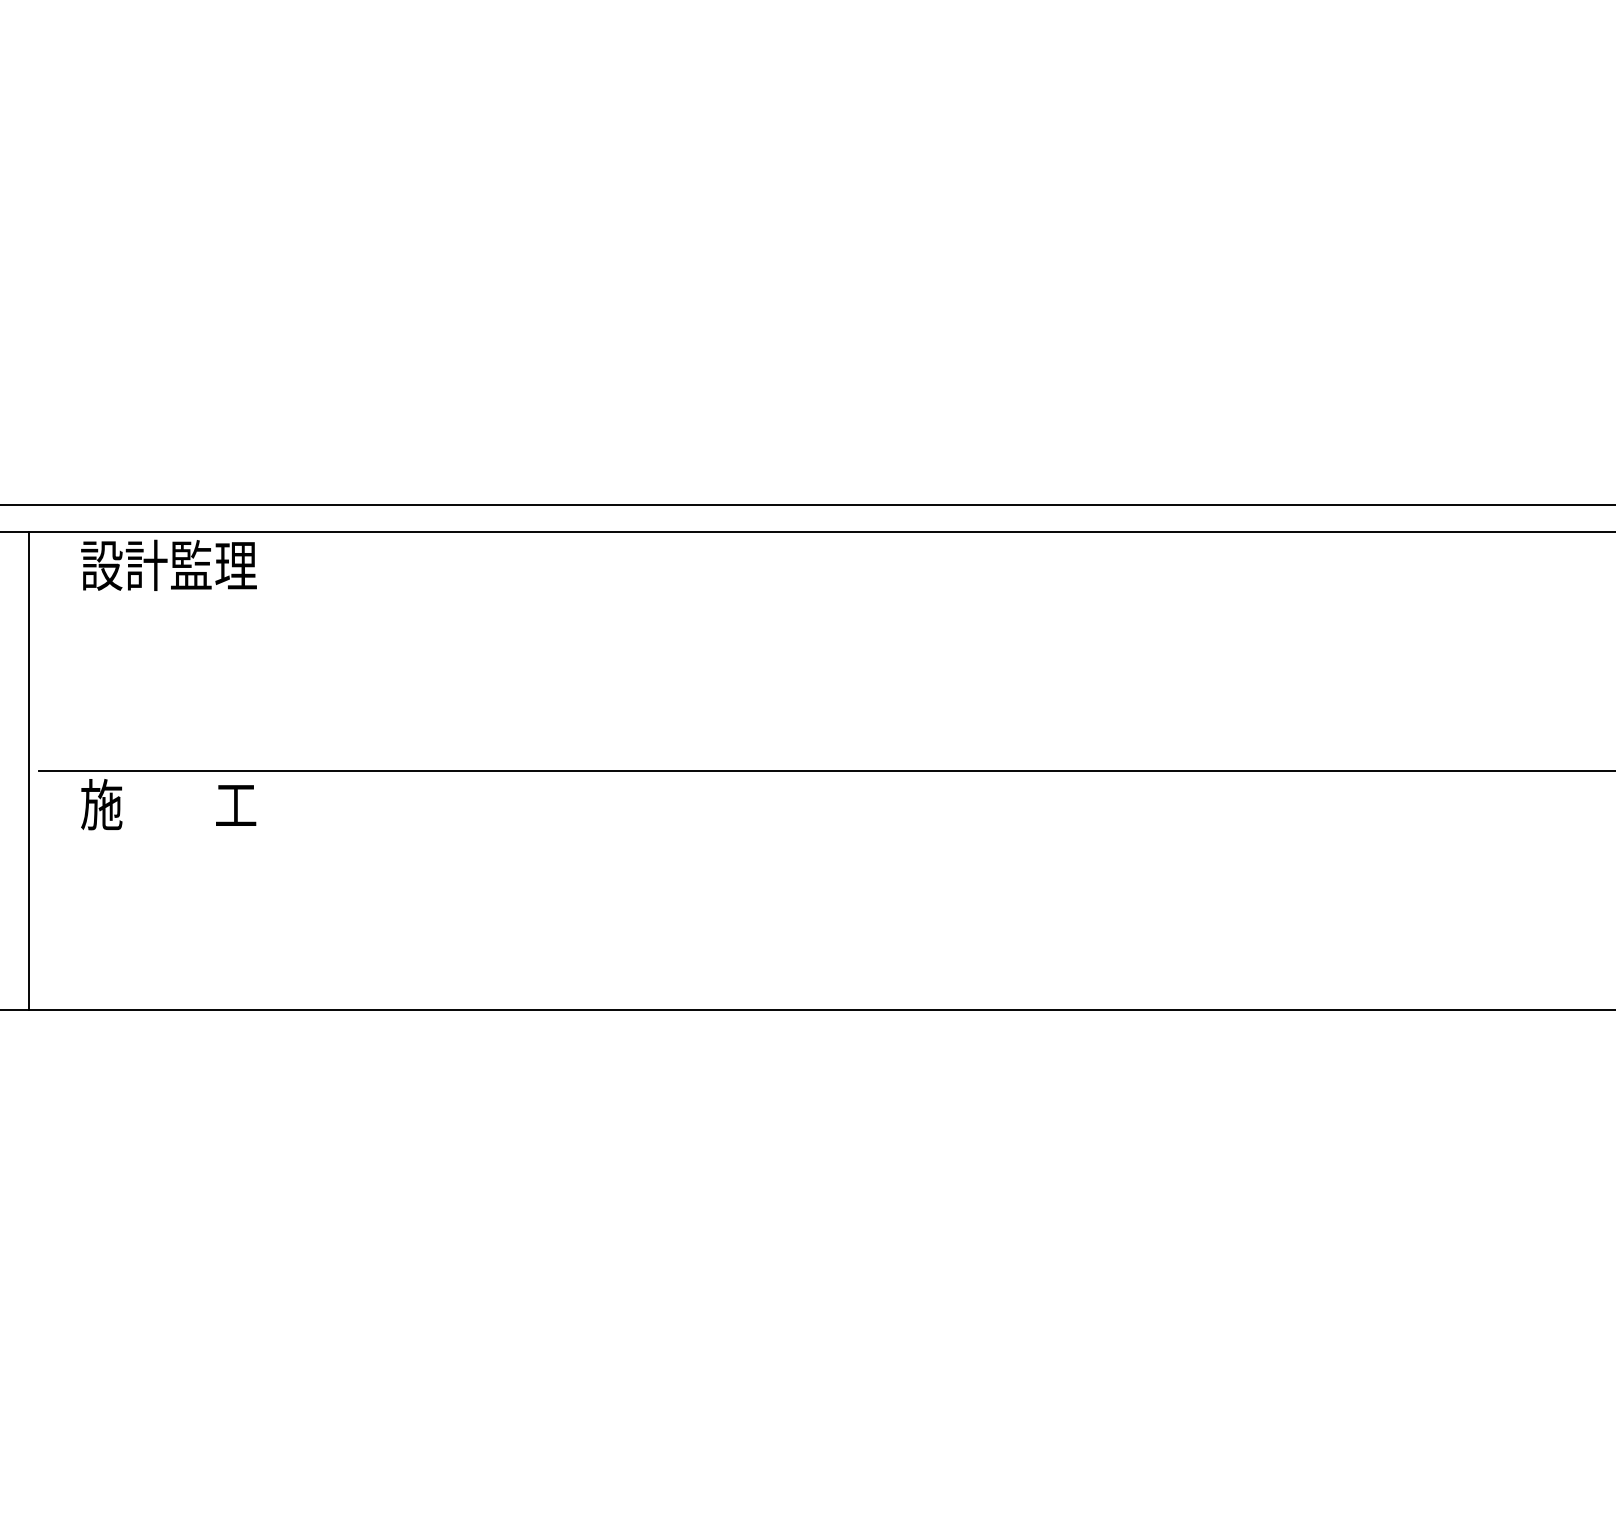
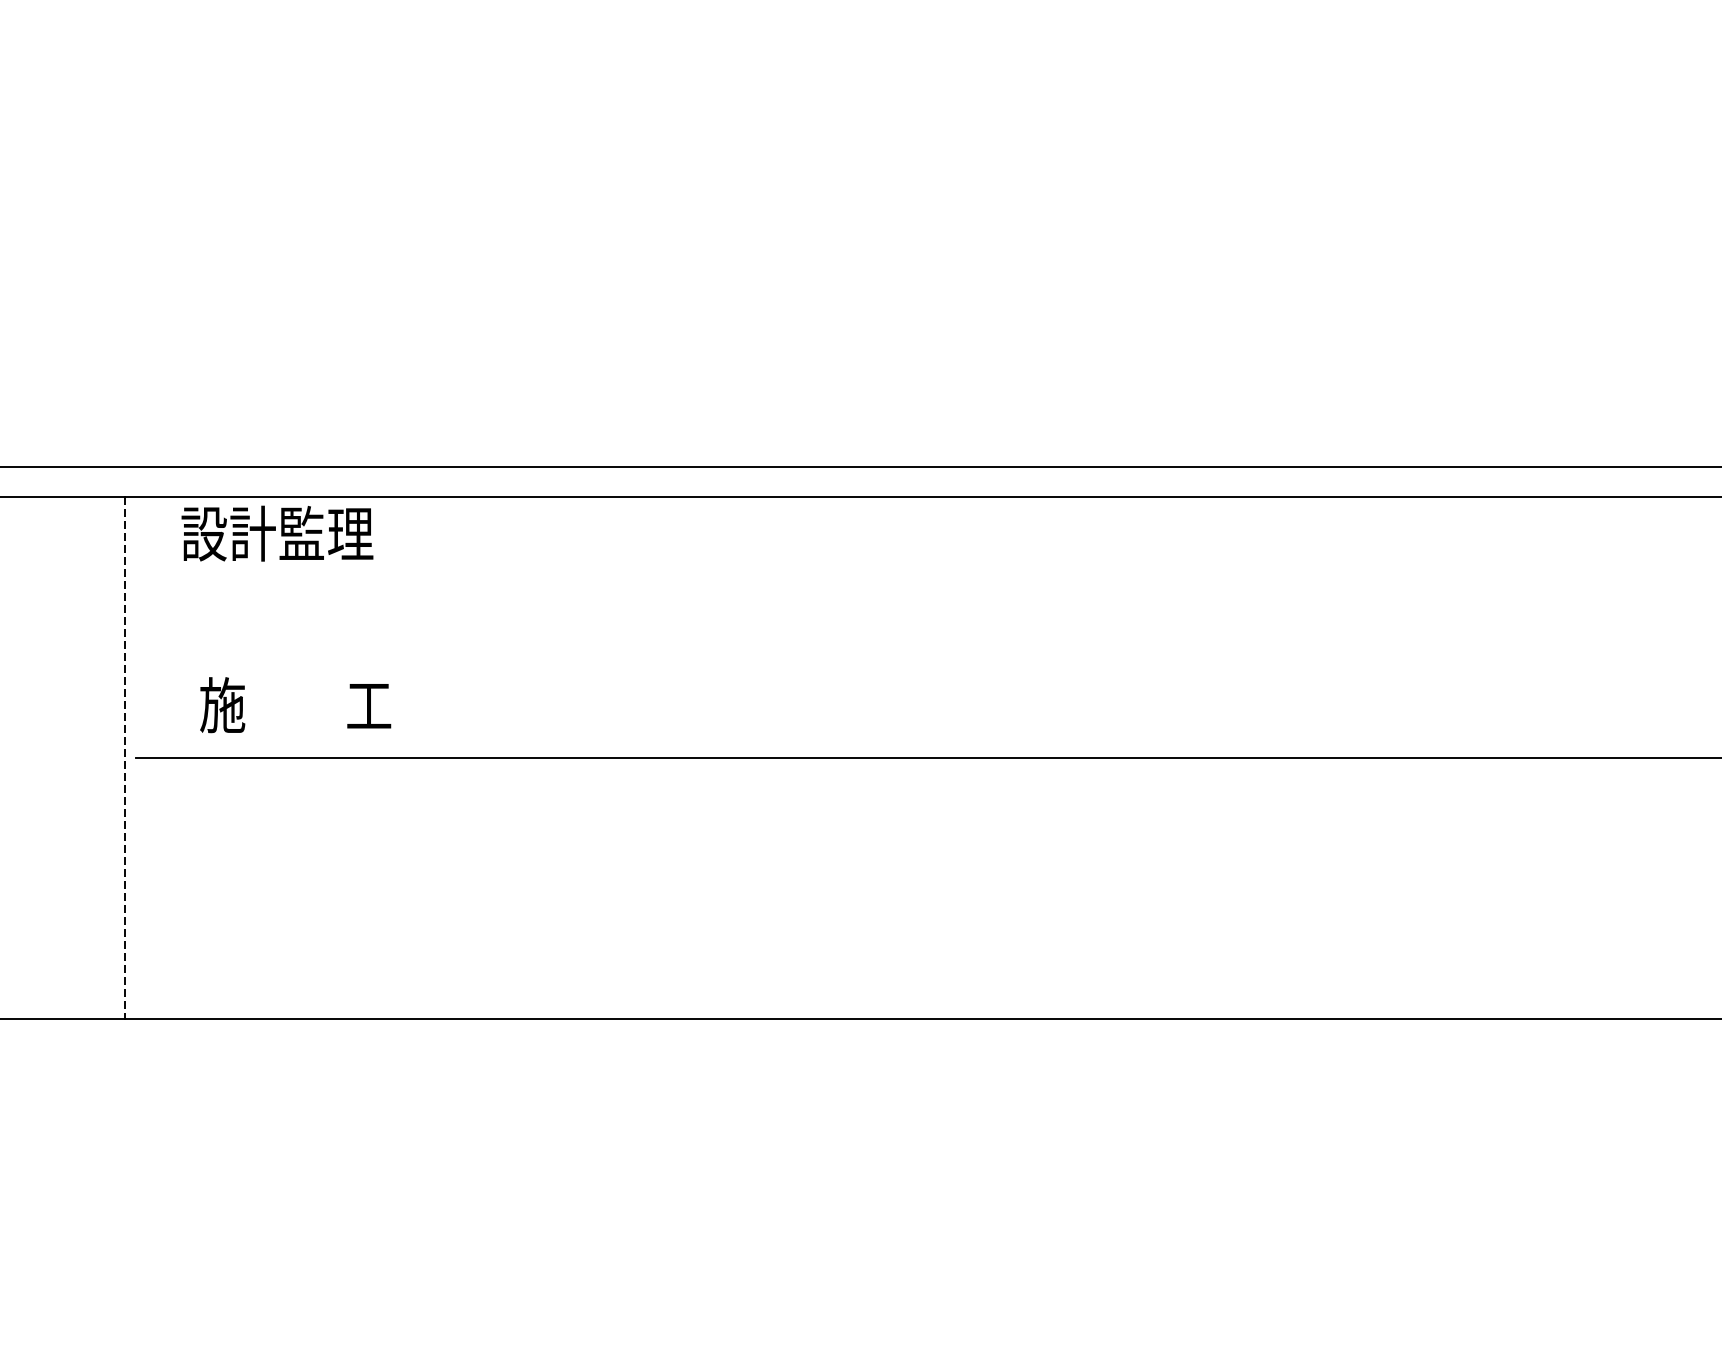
line: (29, 771) -> (125, 758), solid -> dashed
text: (168, 804) -> (295, 705), moved

